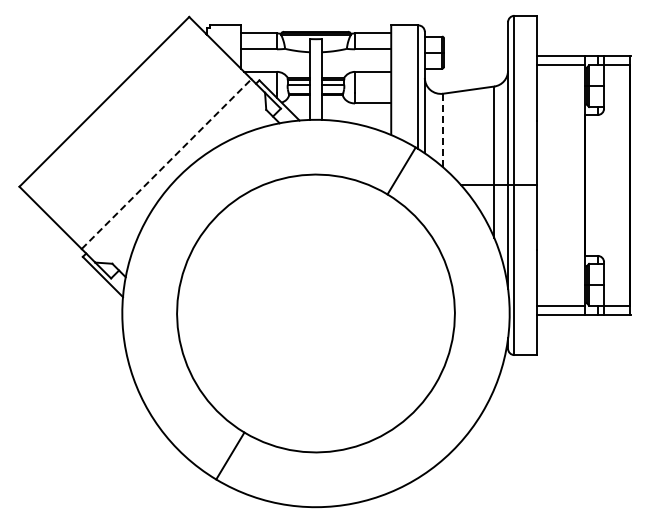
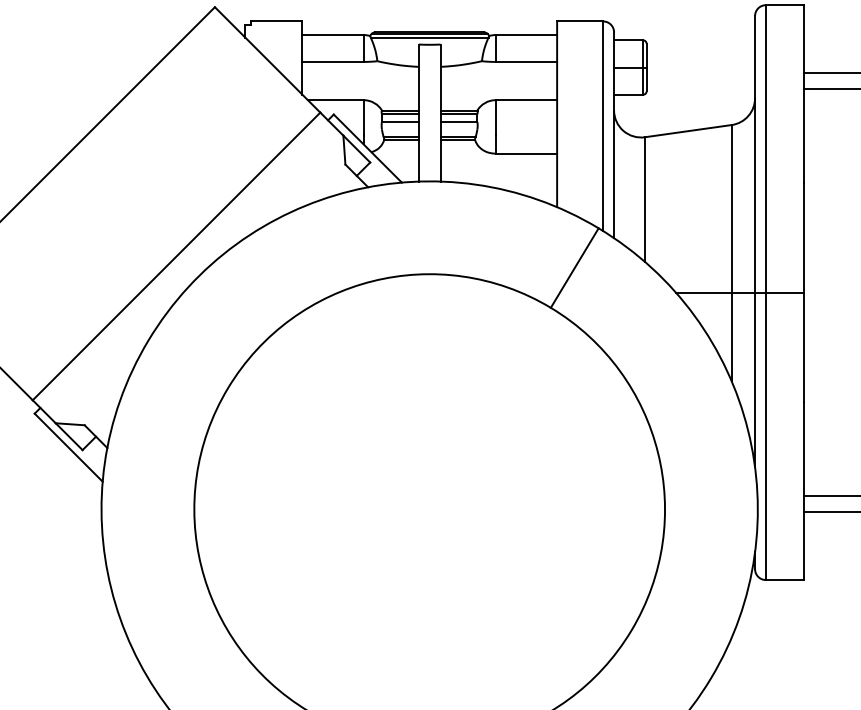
line: (443, 130) -> (645, 199), dashed -> solid
line: (166, 163) -> (176, 255), dashed -> solid

